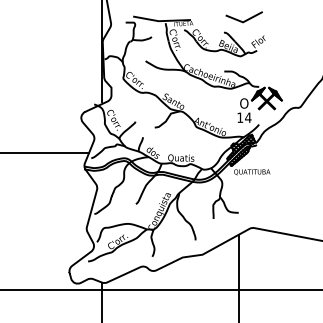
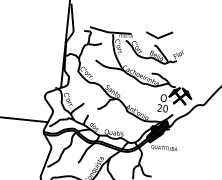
line: (244, 20) -> (159, 37), moved
text: (244, 117) -> (162, 108), 14 -> 20

